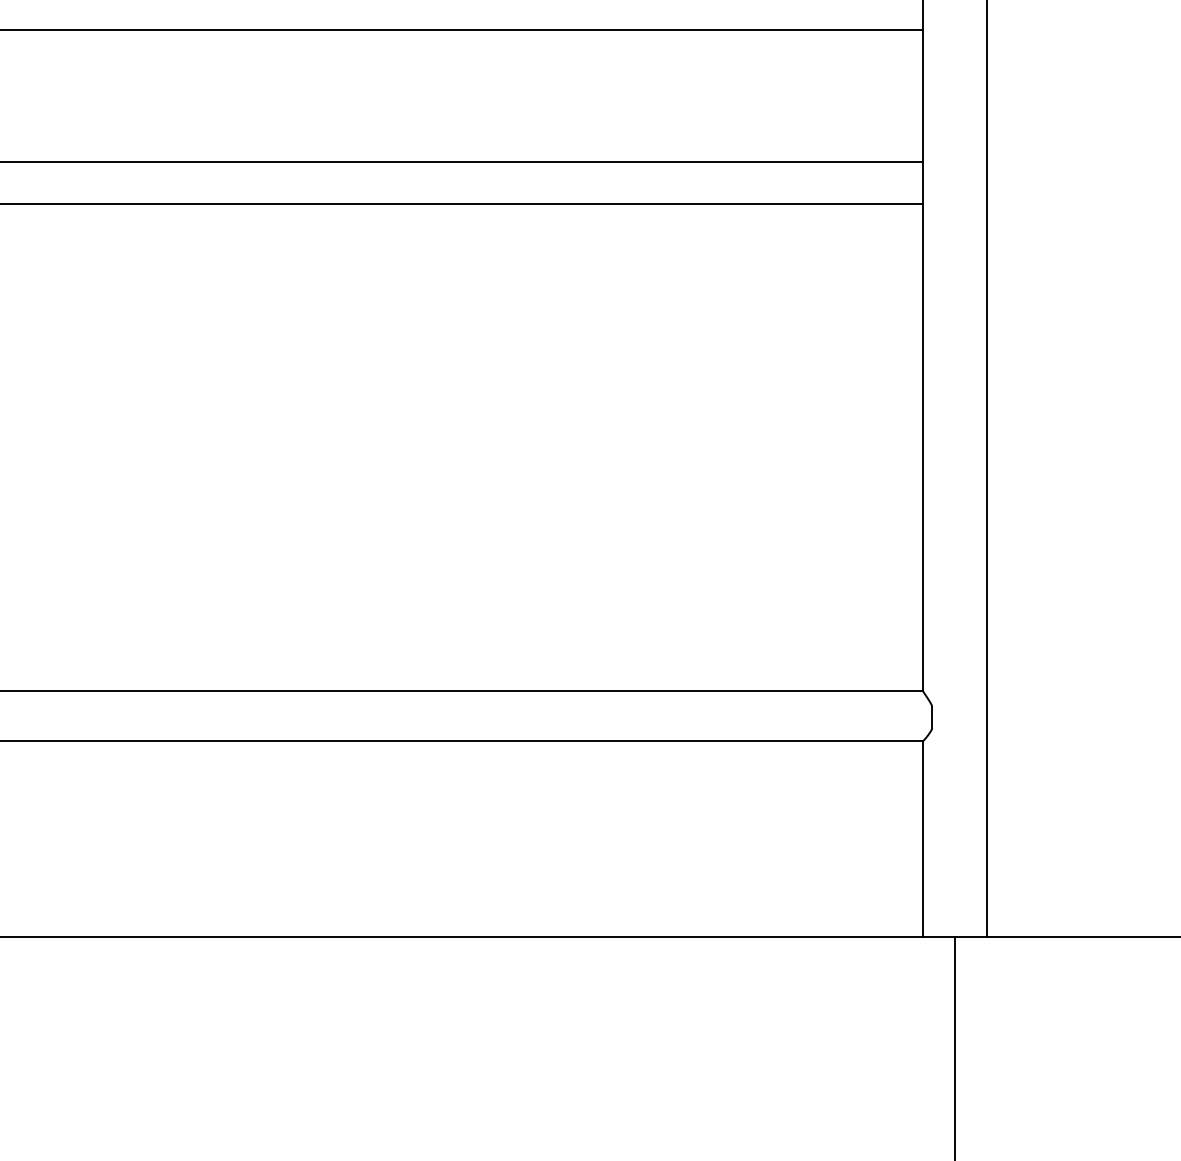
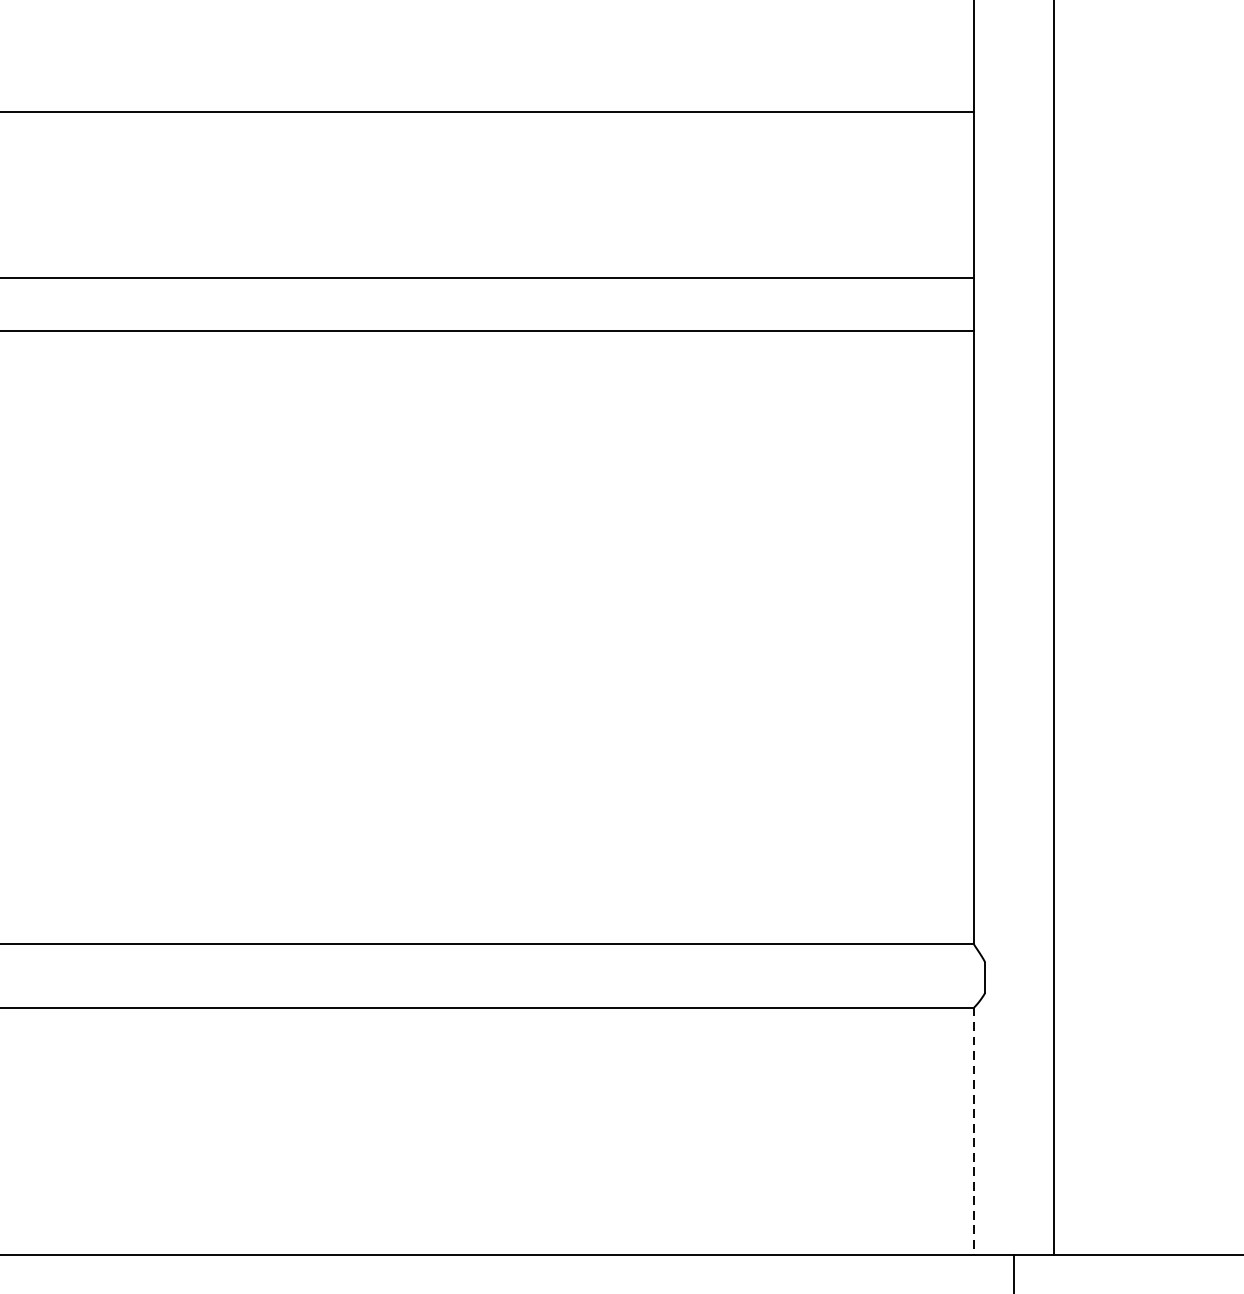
line: (922, 839) -> (973, 1131), solid -> dashed

